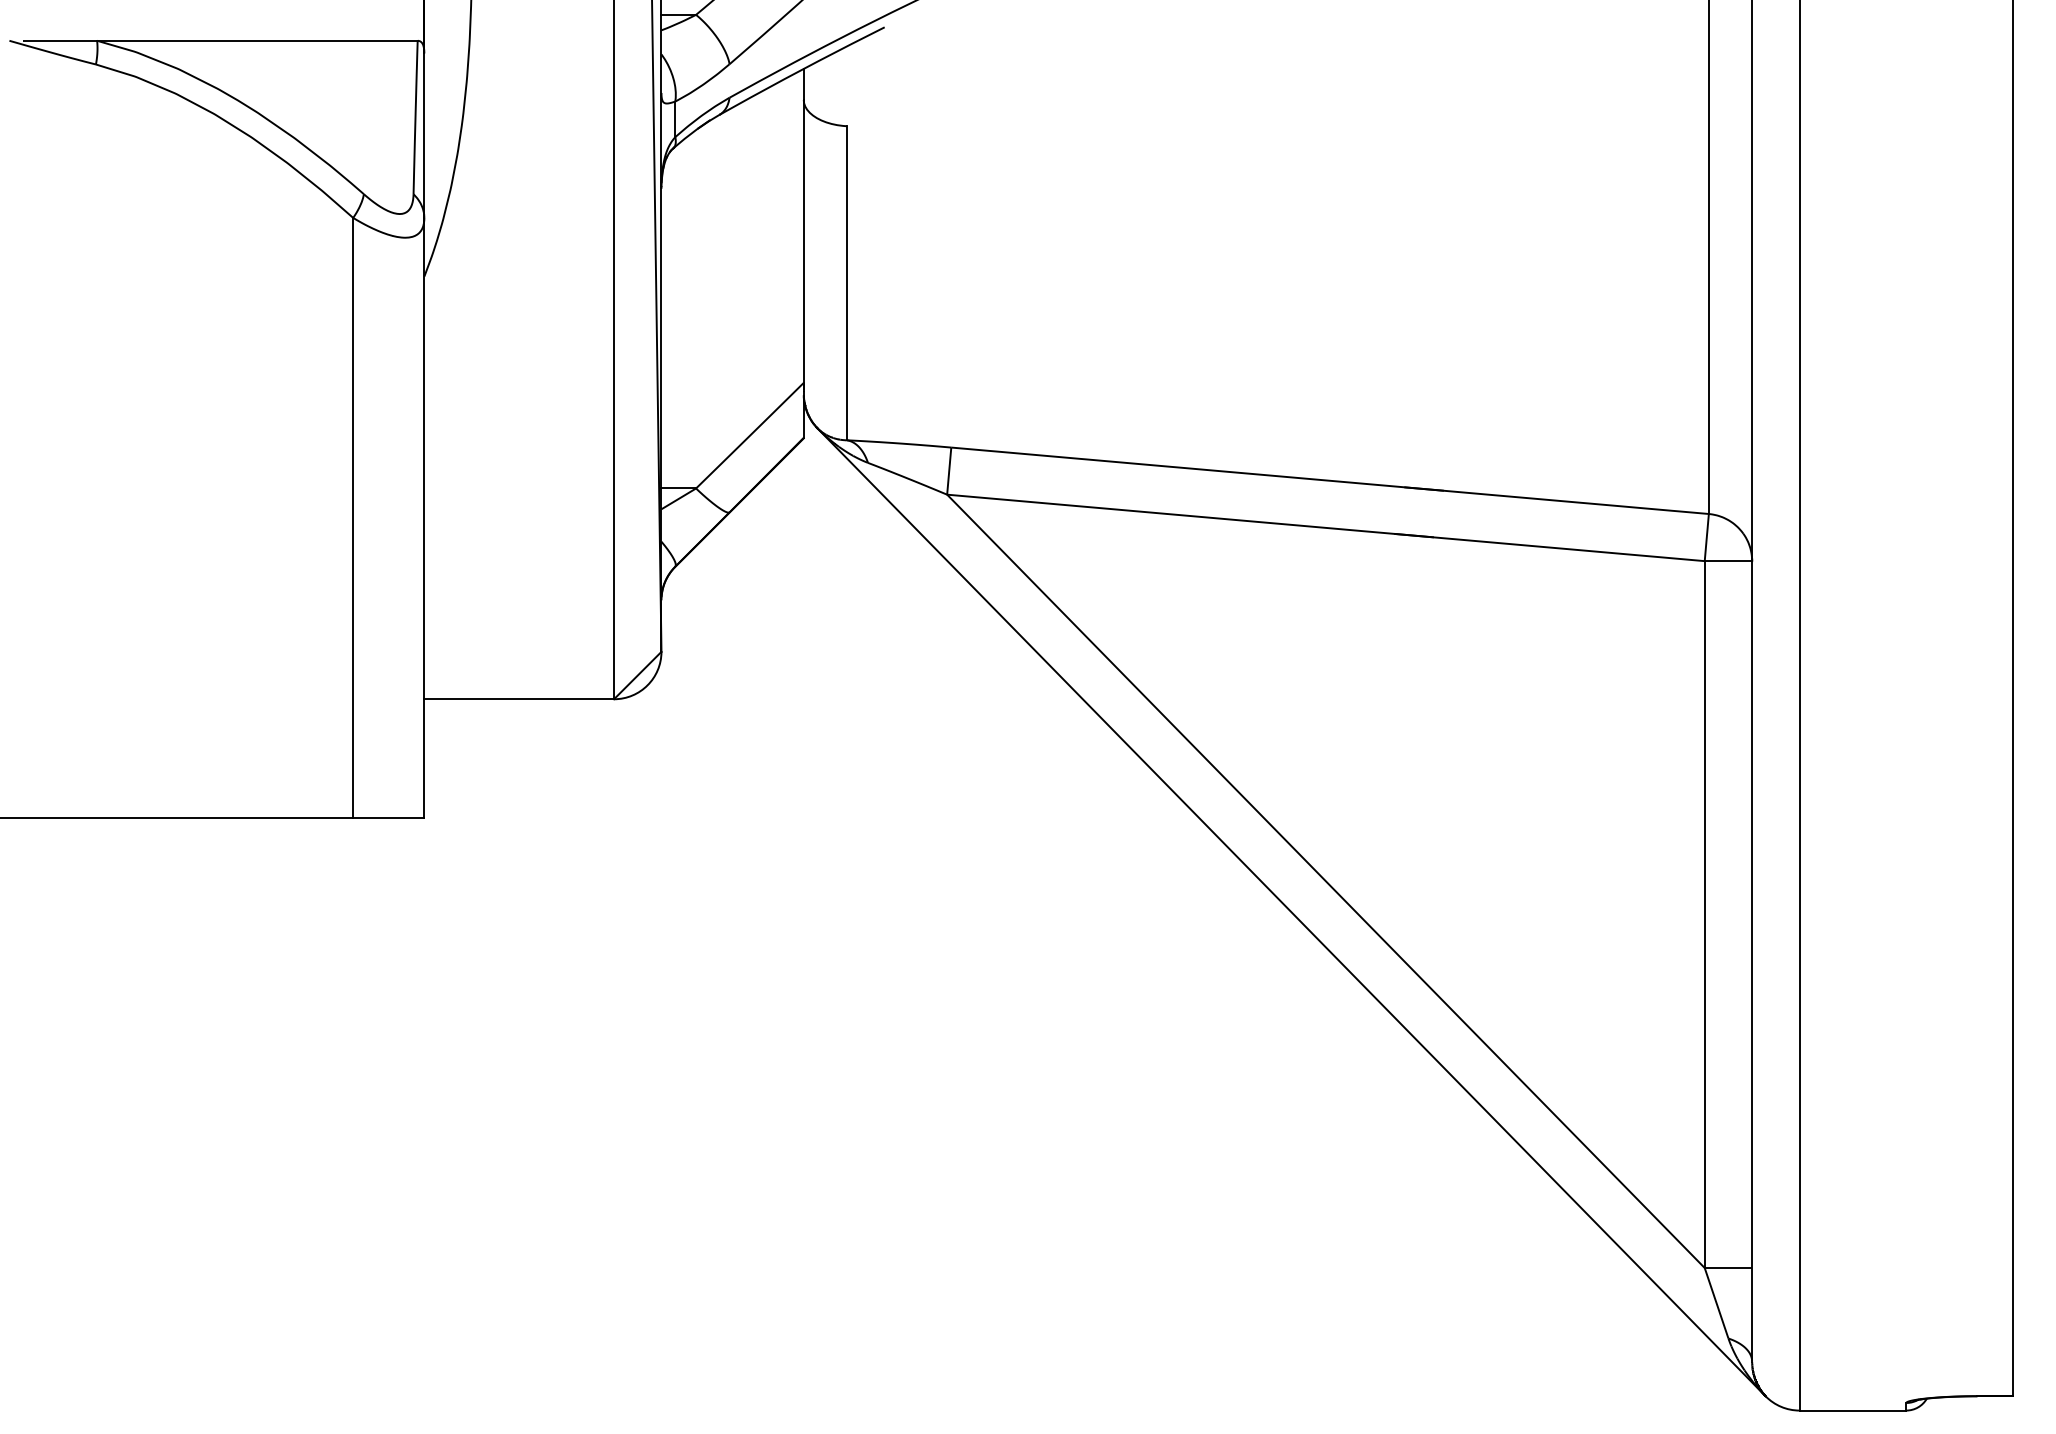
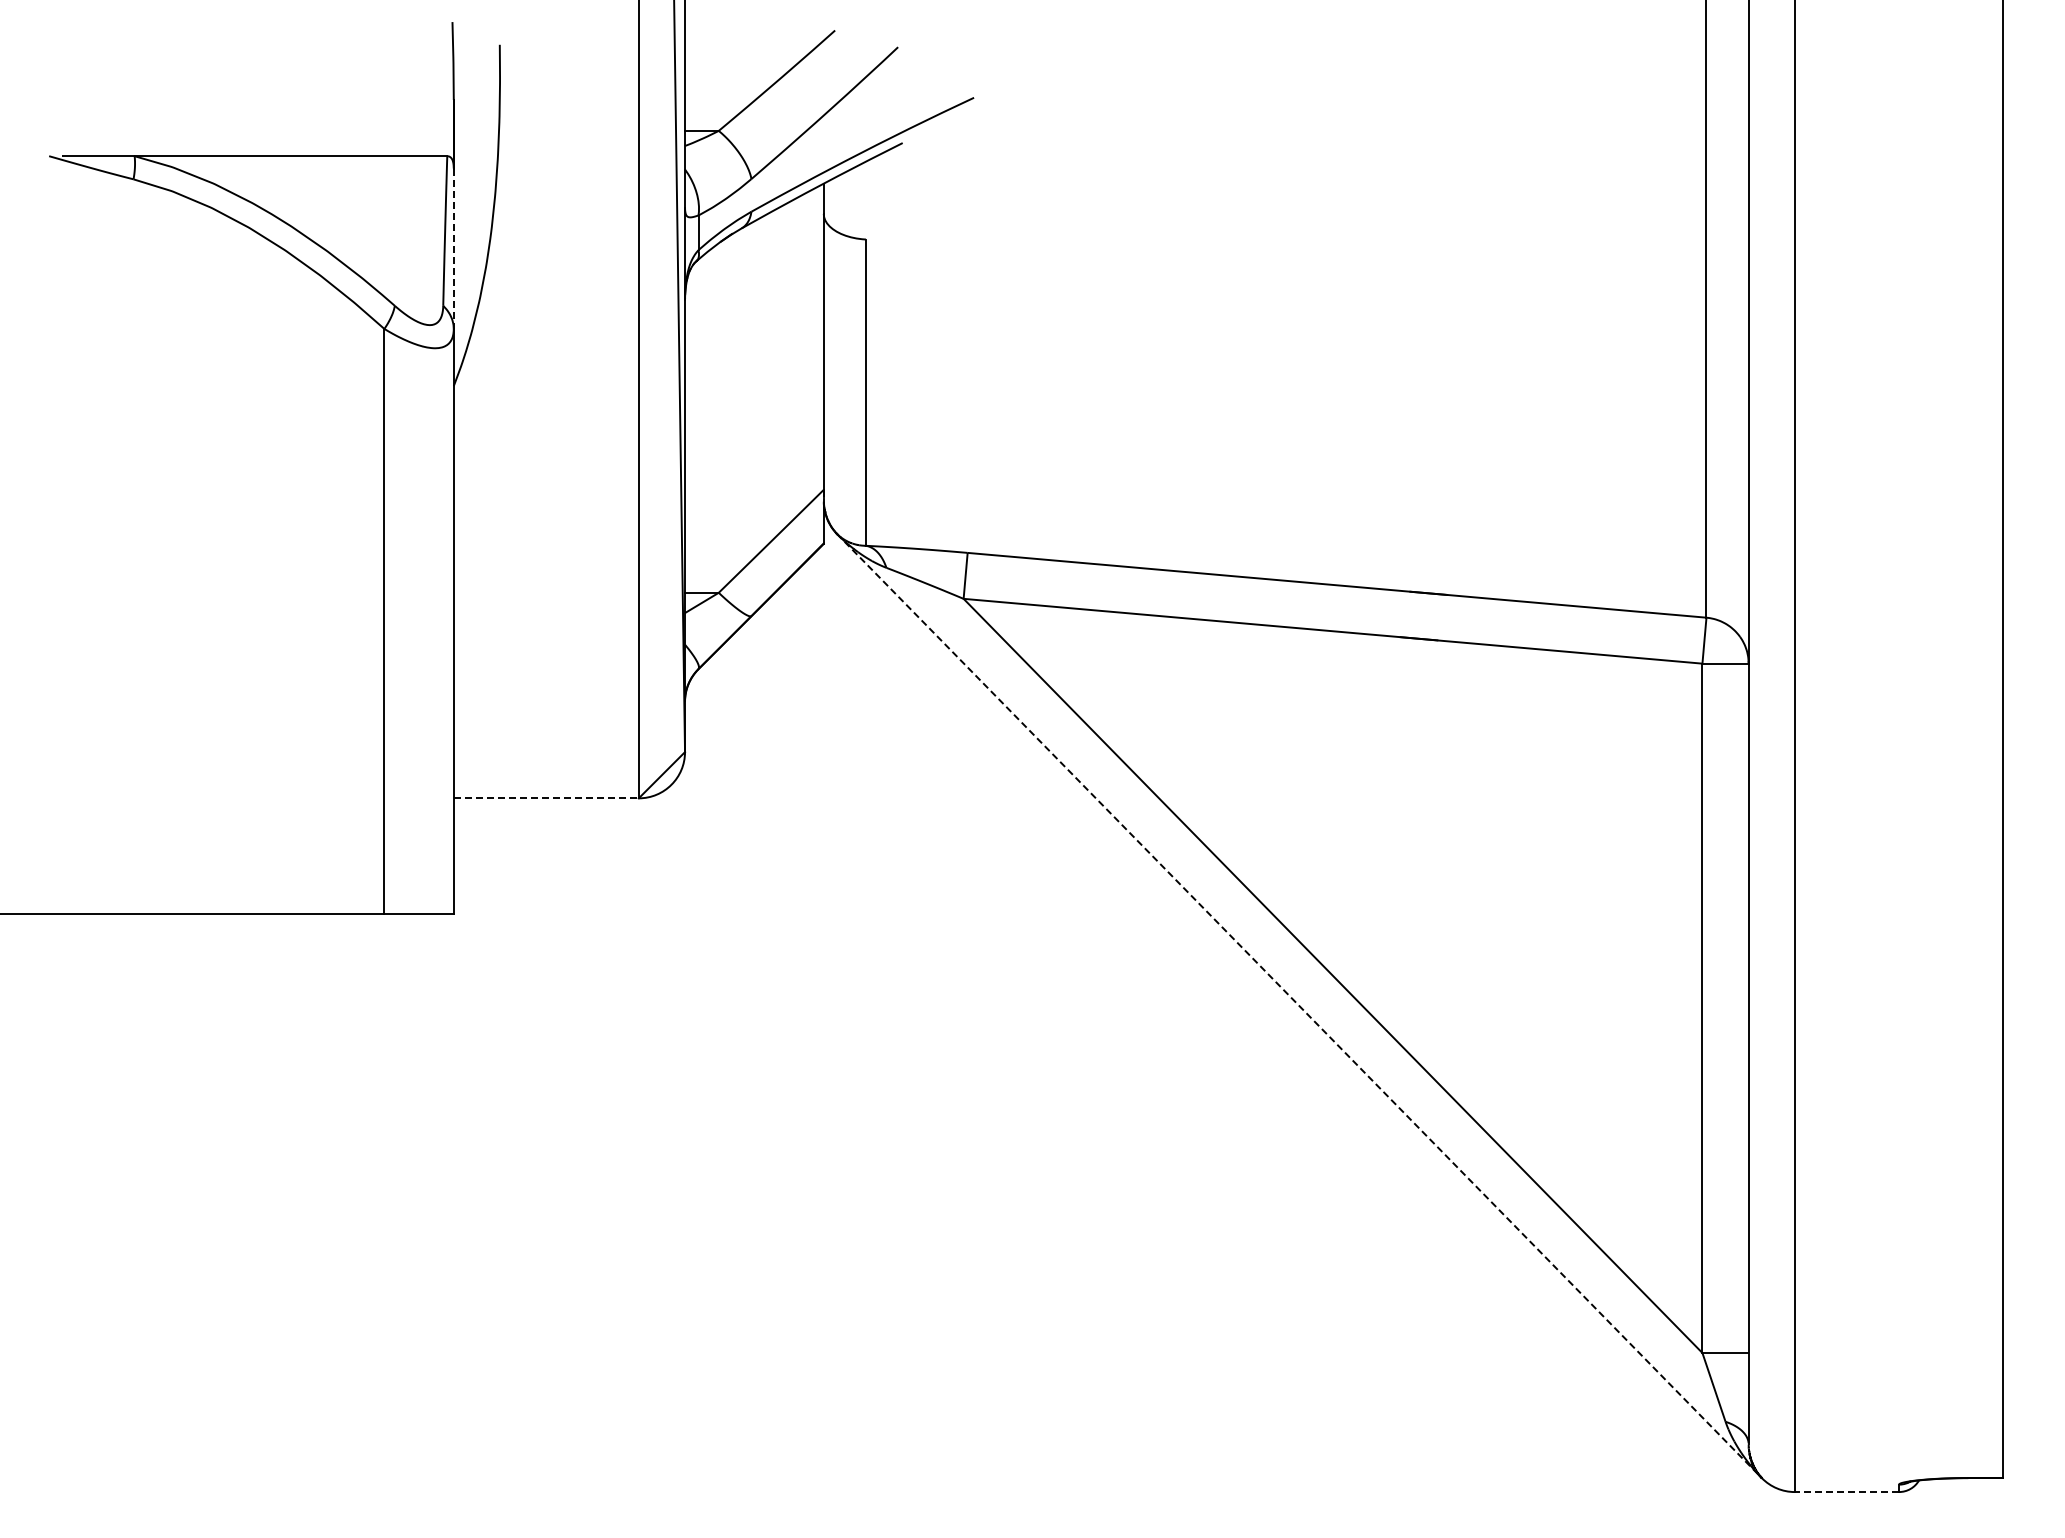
line: (424, 136) -> (453, 249), solid -> dashed
line: (519, 699) -> (546, 798), solid -> dashed
line: (1291, 912) -> (1299, 1006), solid -> dashed
line: (1852, 1411) -> (1846, 1492), solid -> dashed

